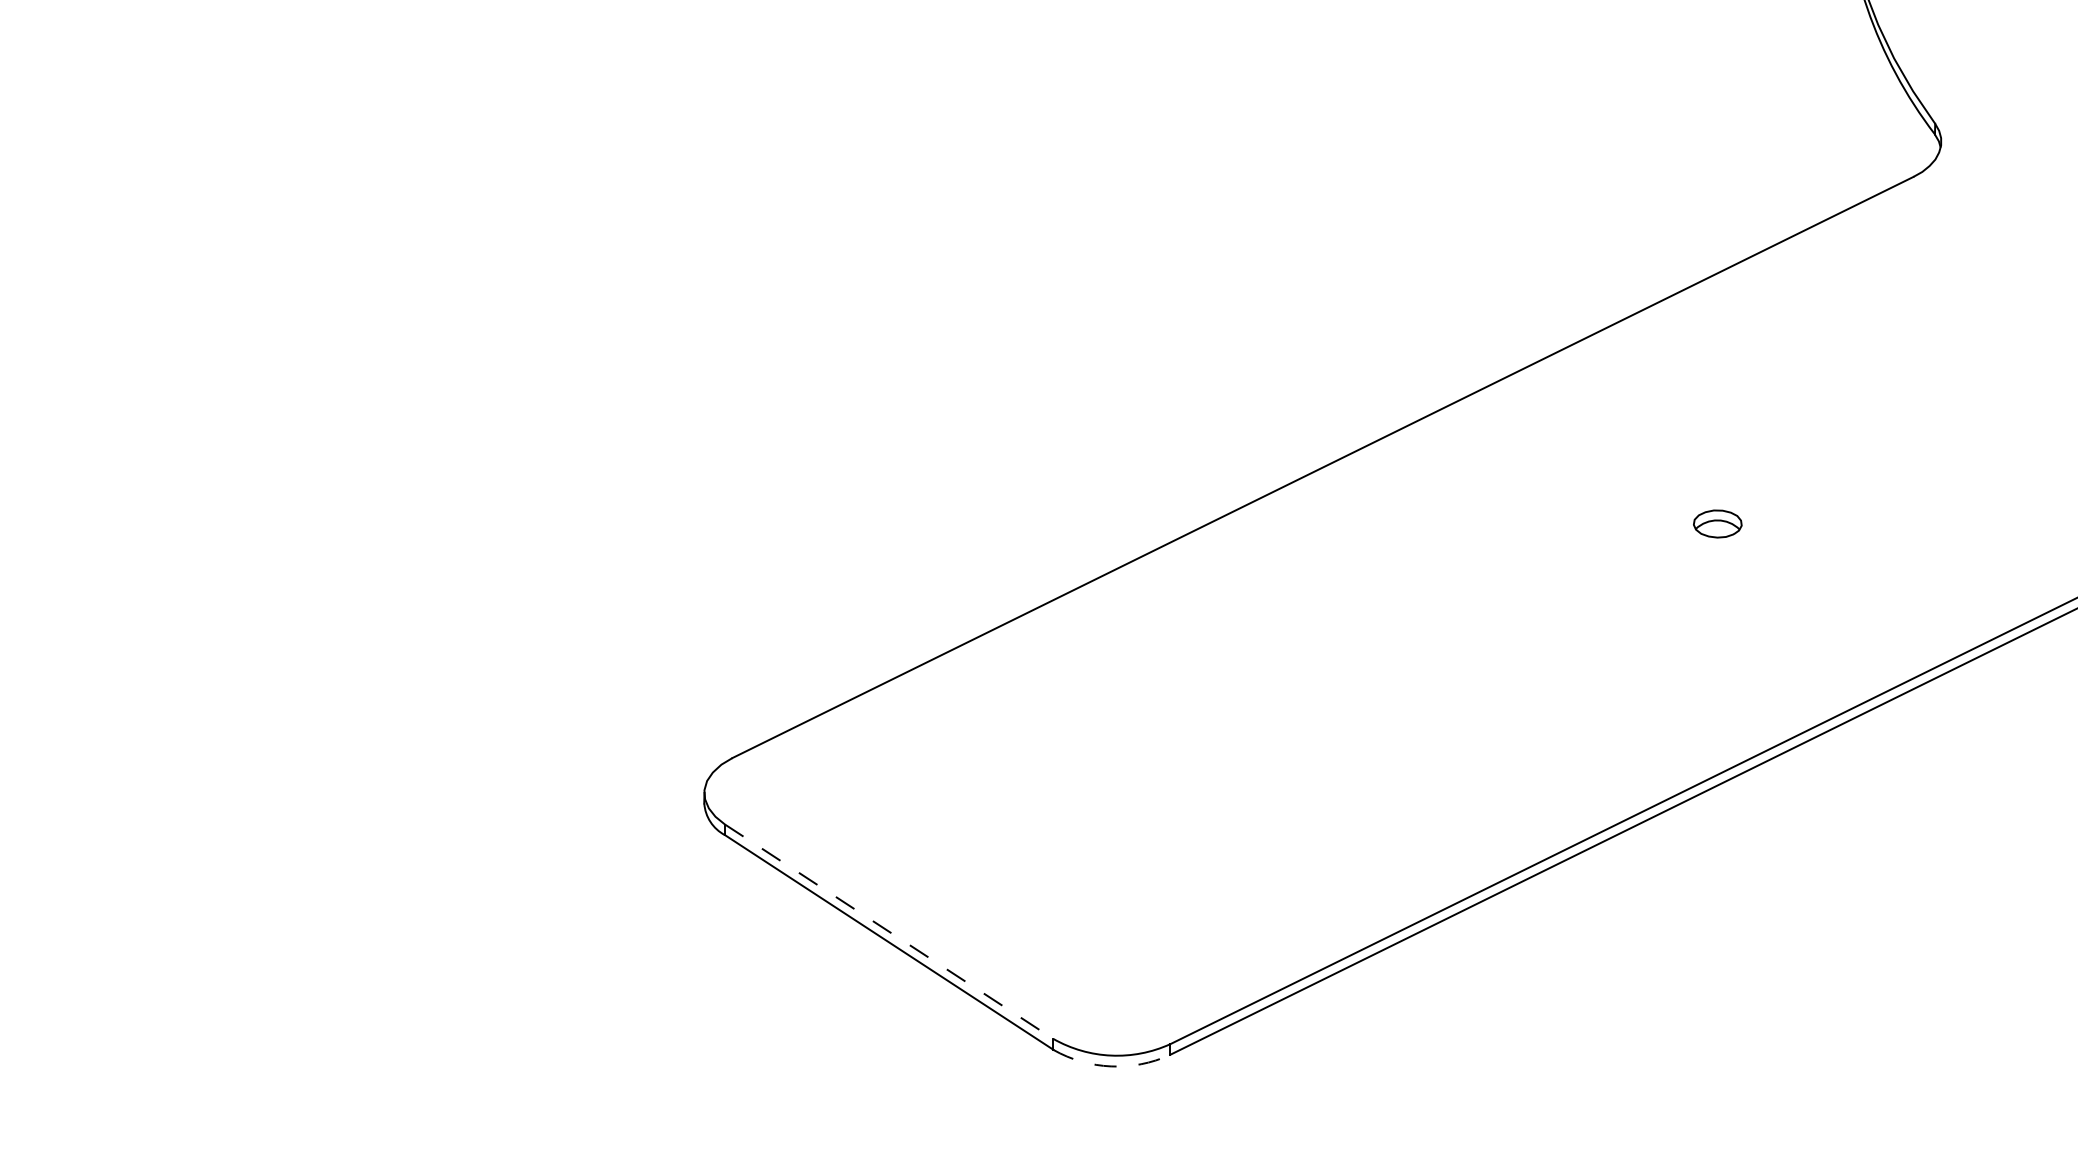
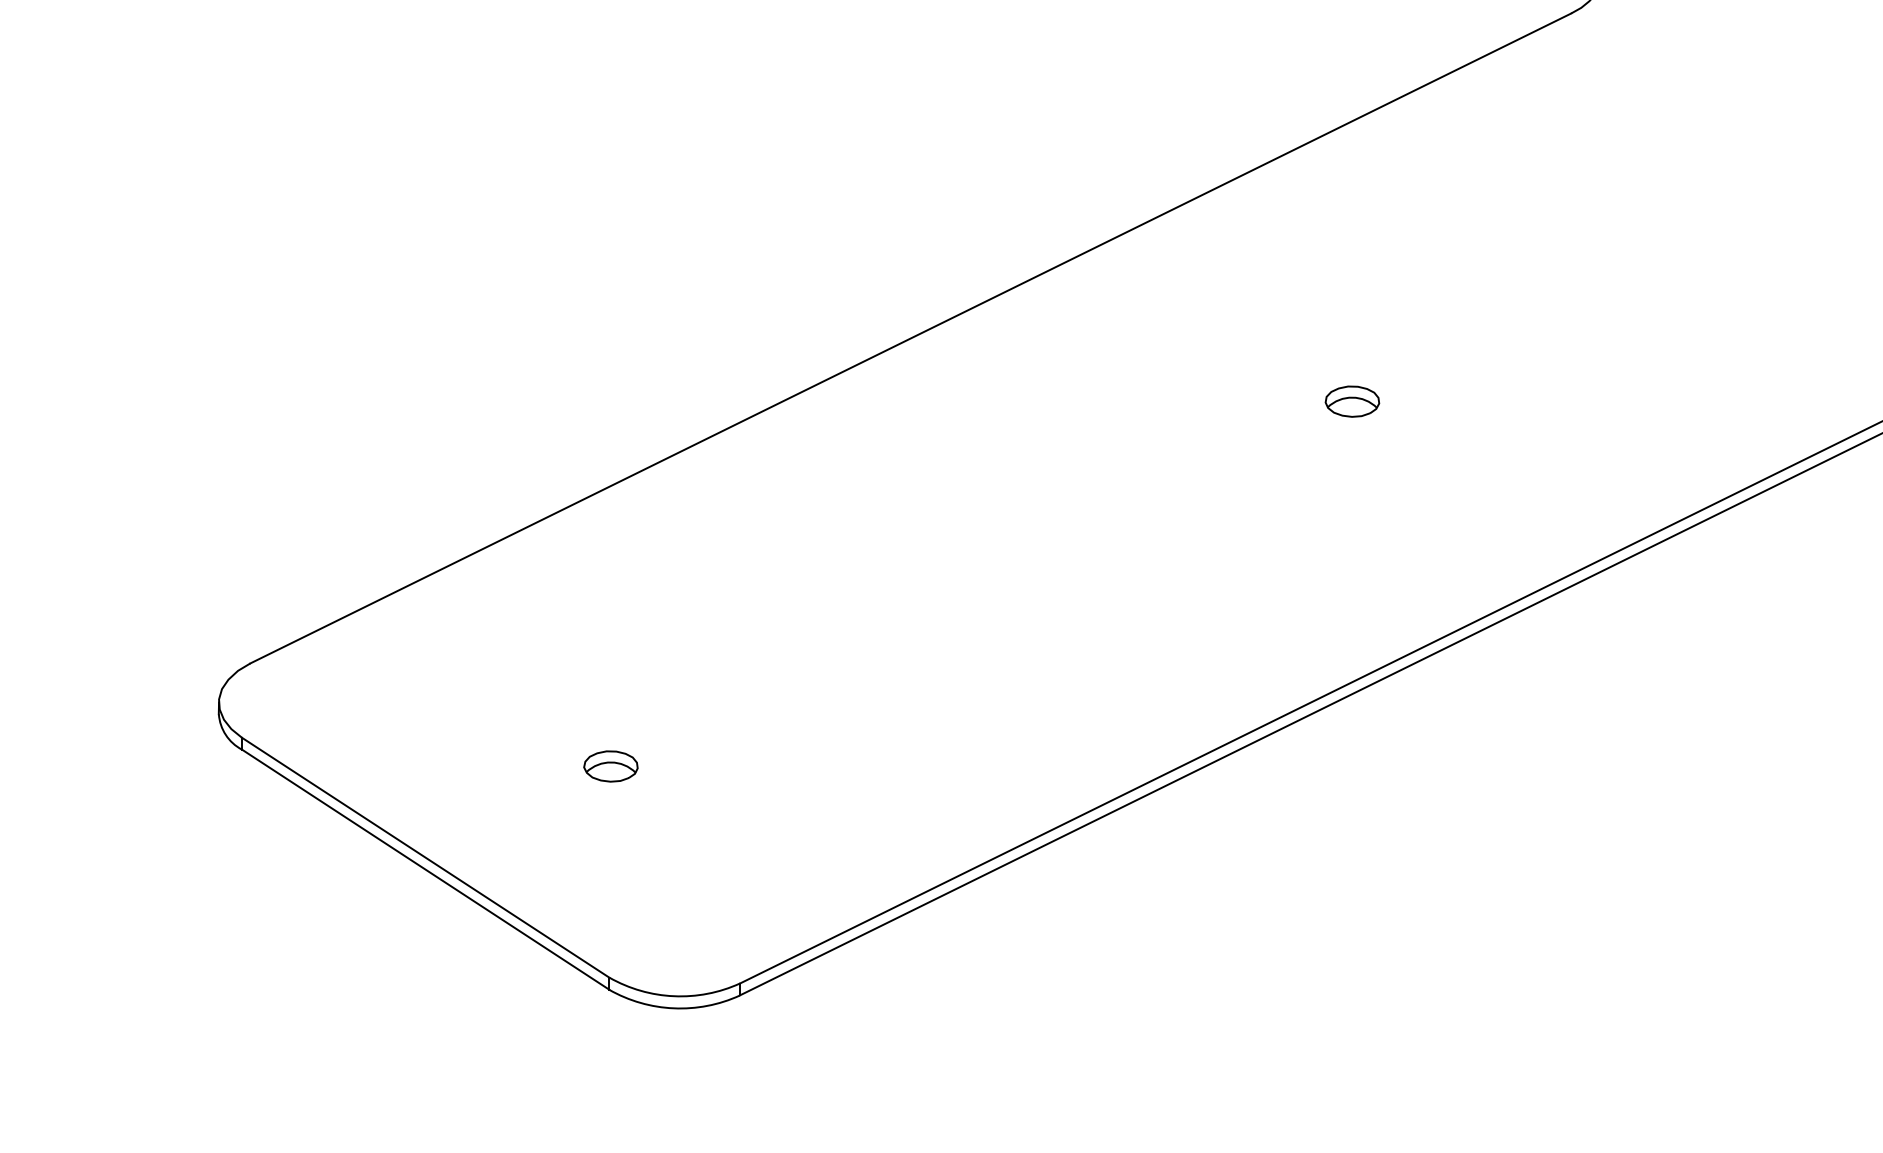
part: (1054, 849) -> (610, 765), added
line: (889, 932) -> (426, 858), dashed -> solid
arc: (1111, 1066) -> (674, 1008), dashed -> solid

